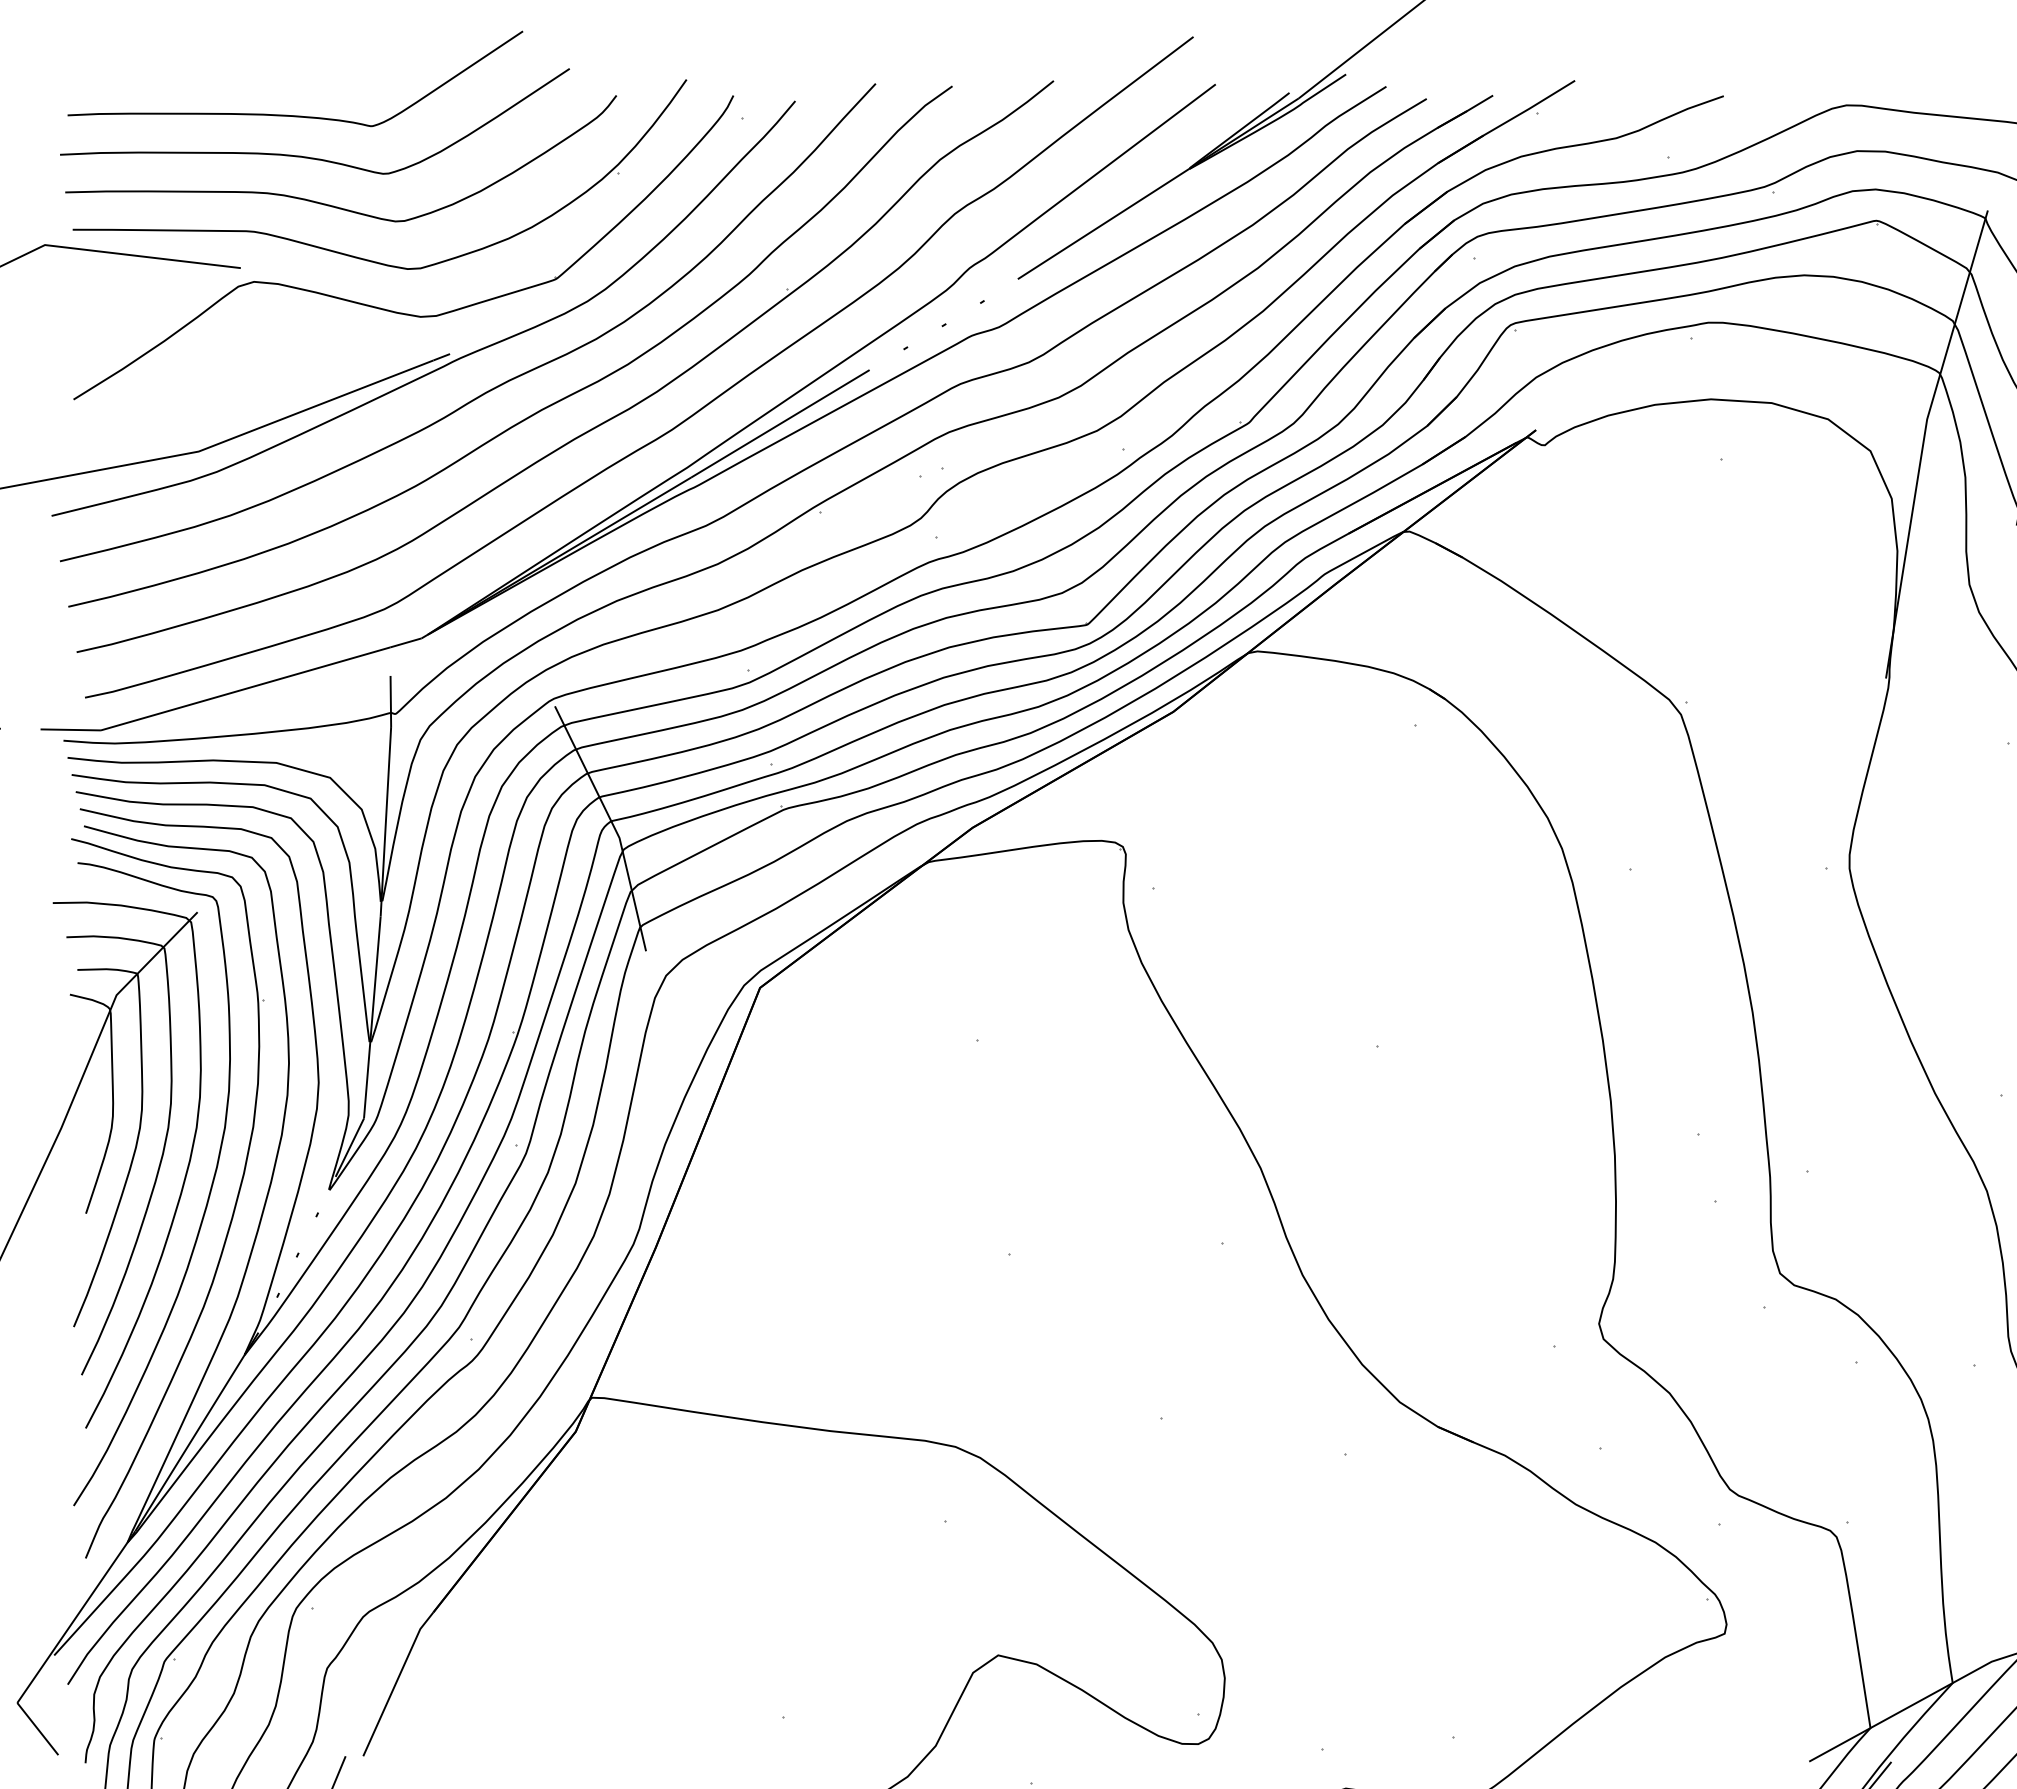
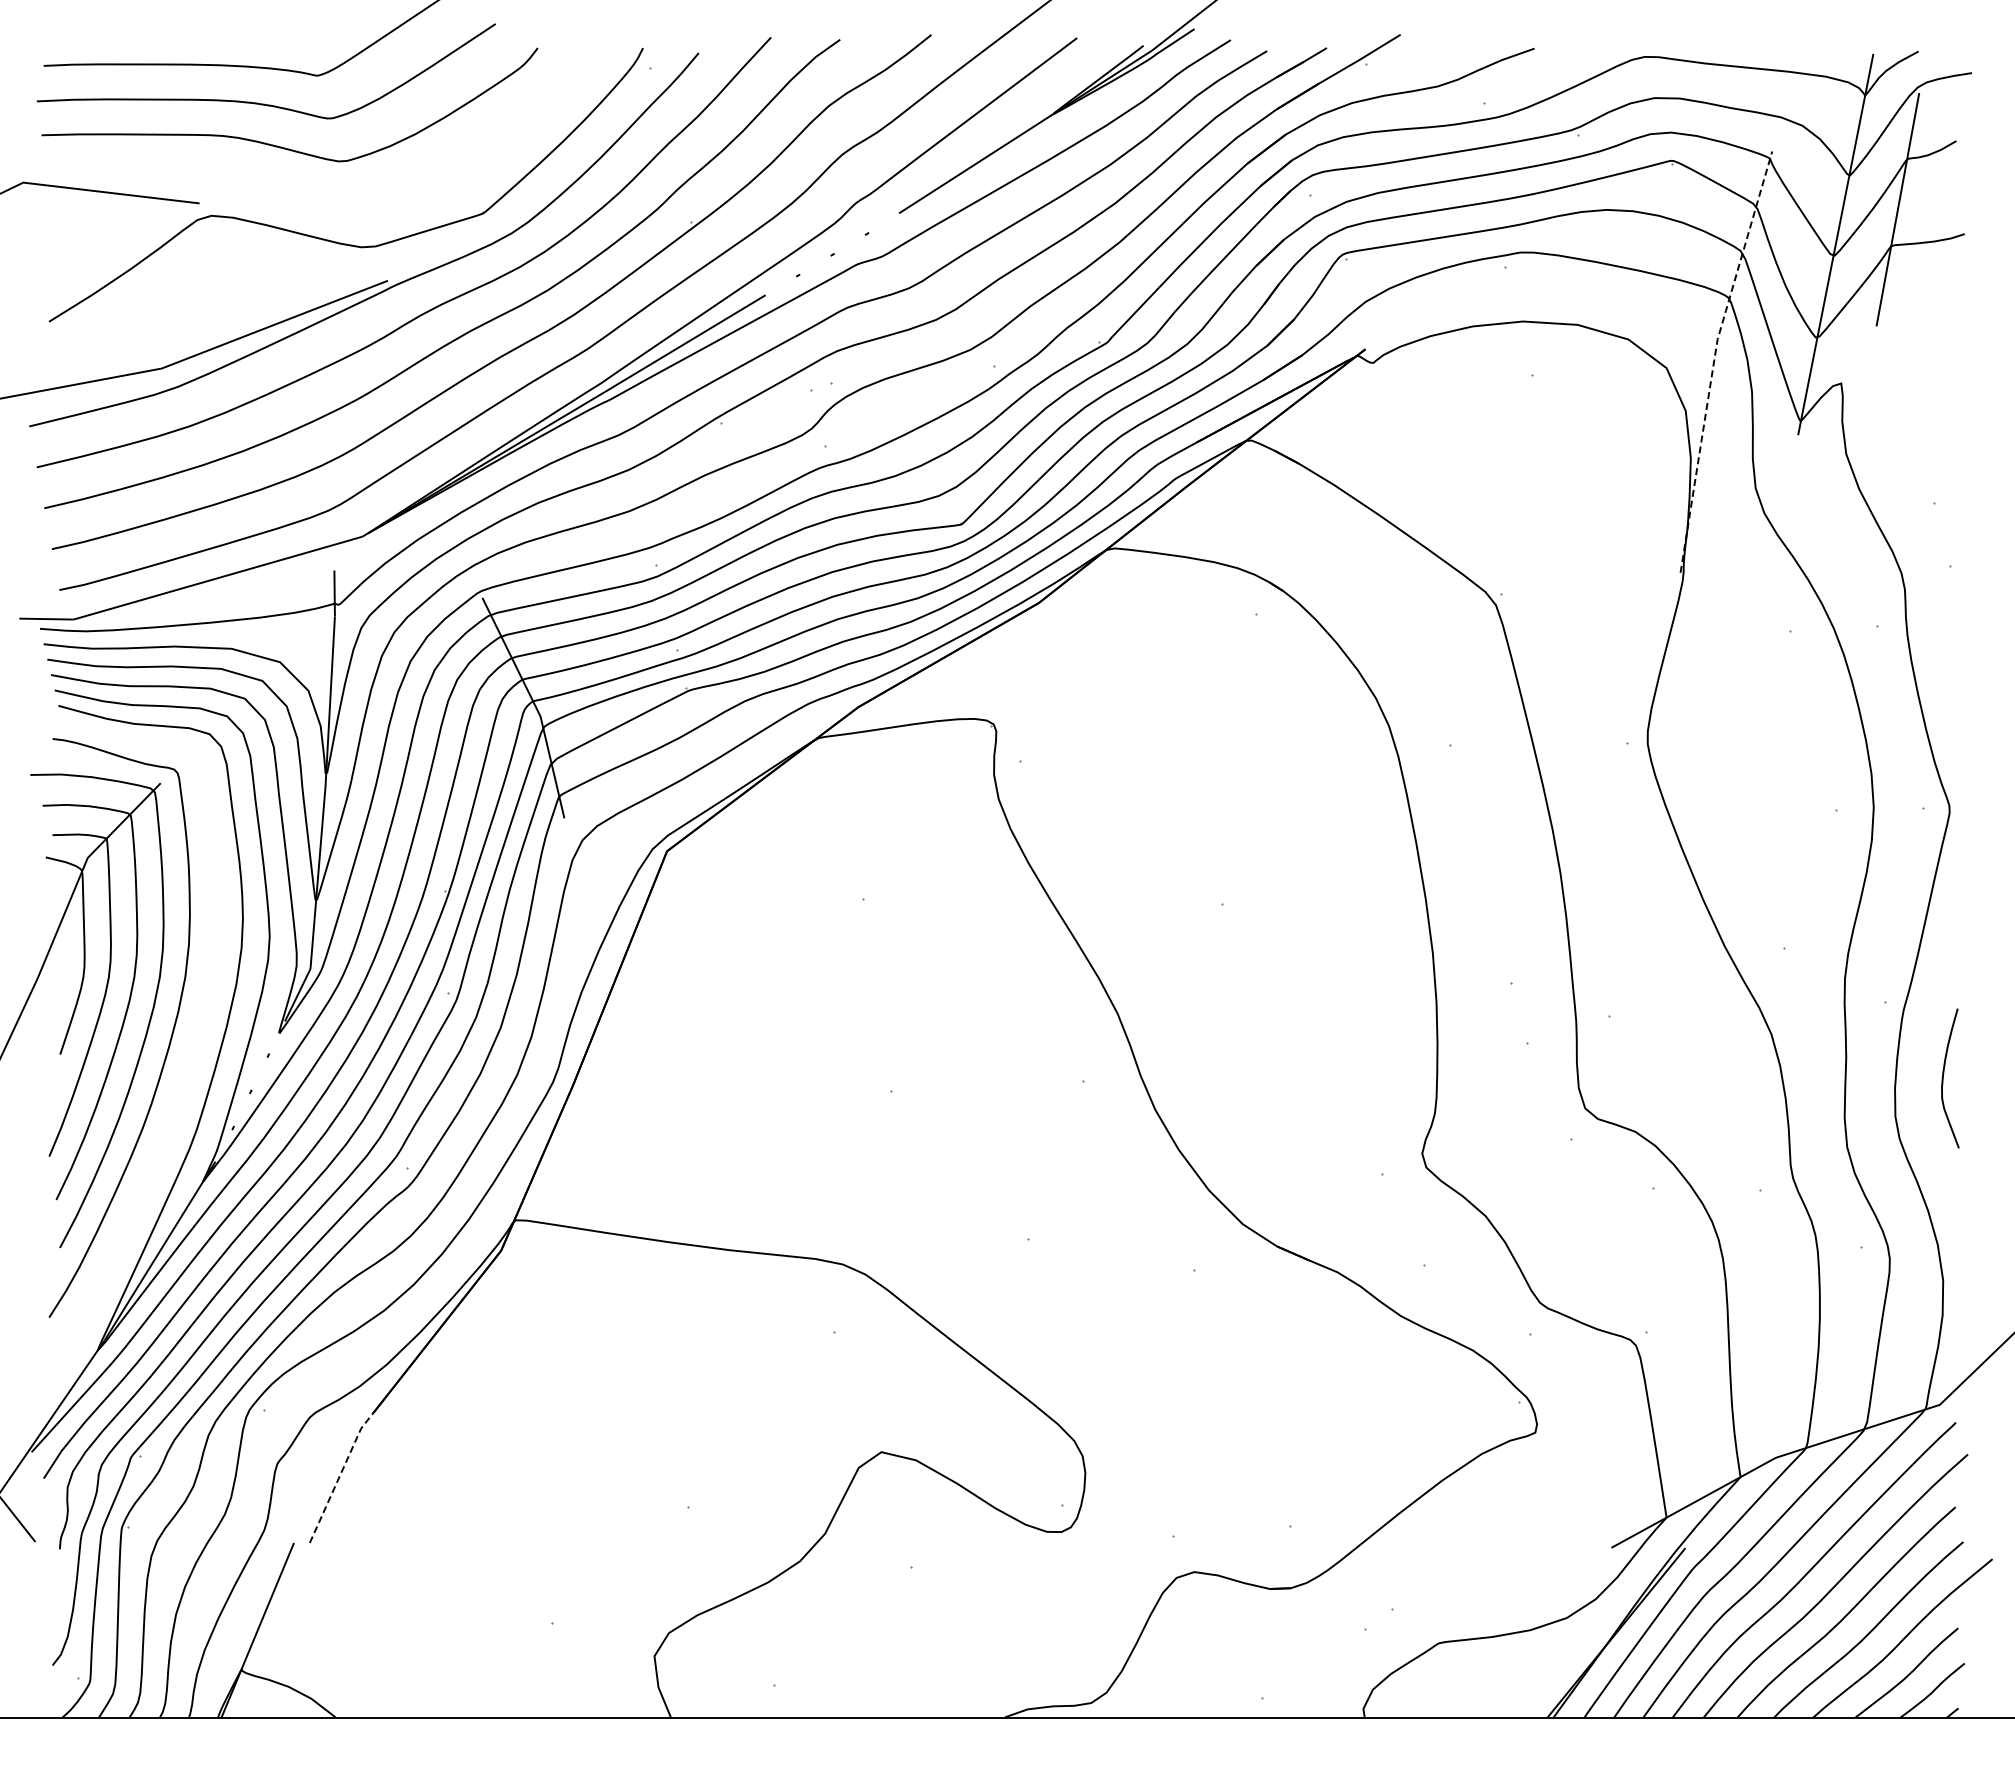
part: (359, 257) -> (306, 193), removed
line: (1923, 441) -> (1714, 359), solid -> dashed
part: (231, 1214) -> (191, 1055), removed
line: (397, 1681) -> (340, 1475), solid -> dashed

